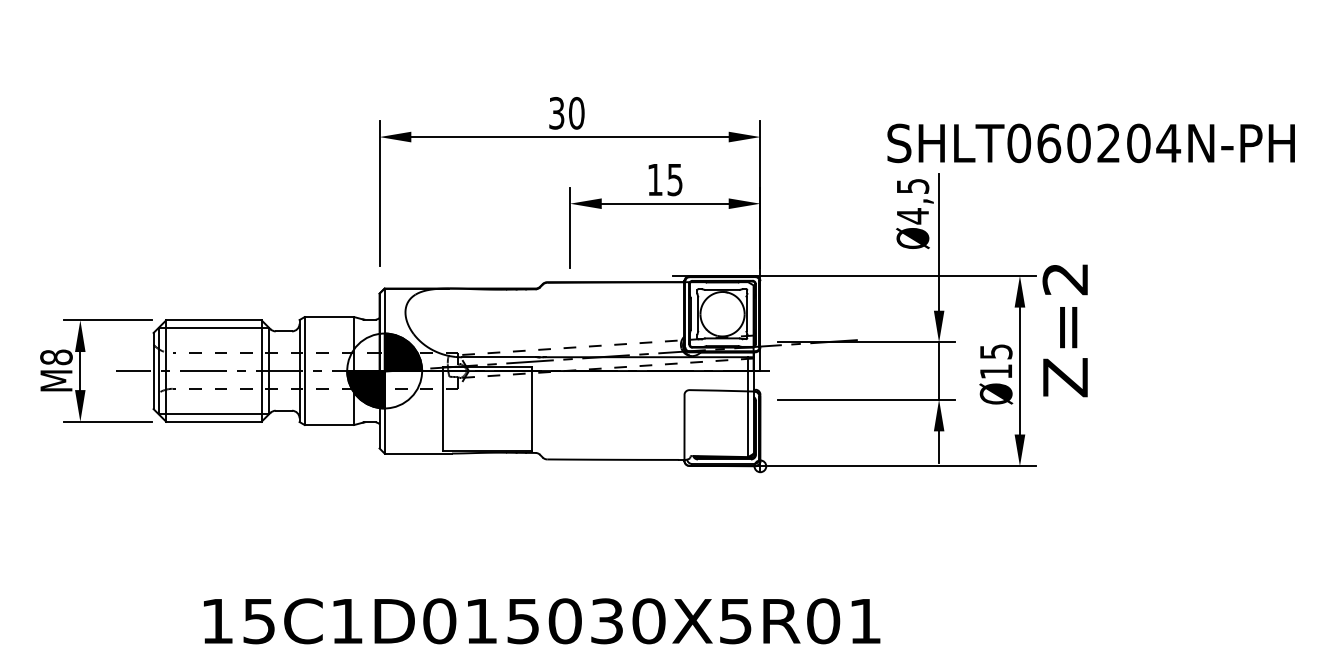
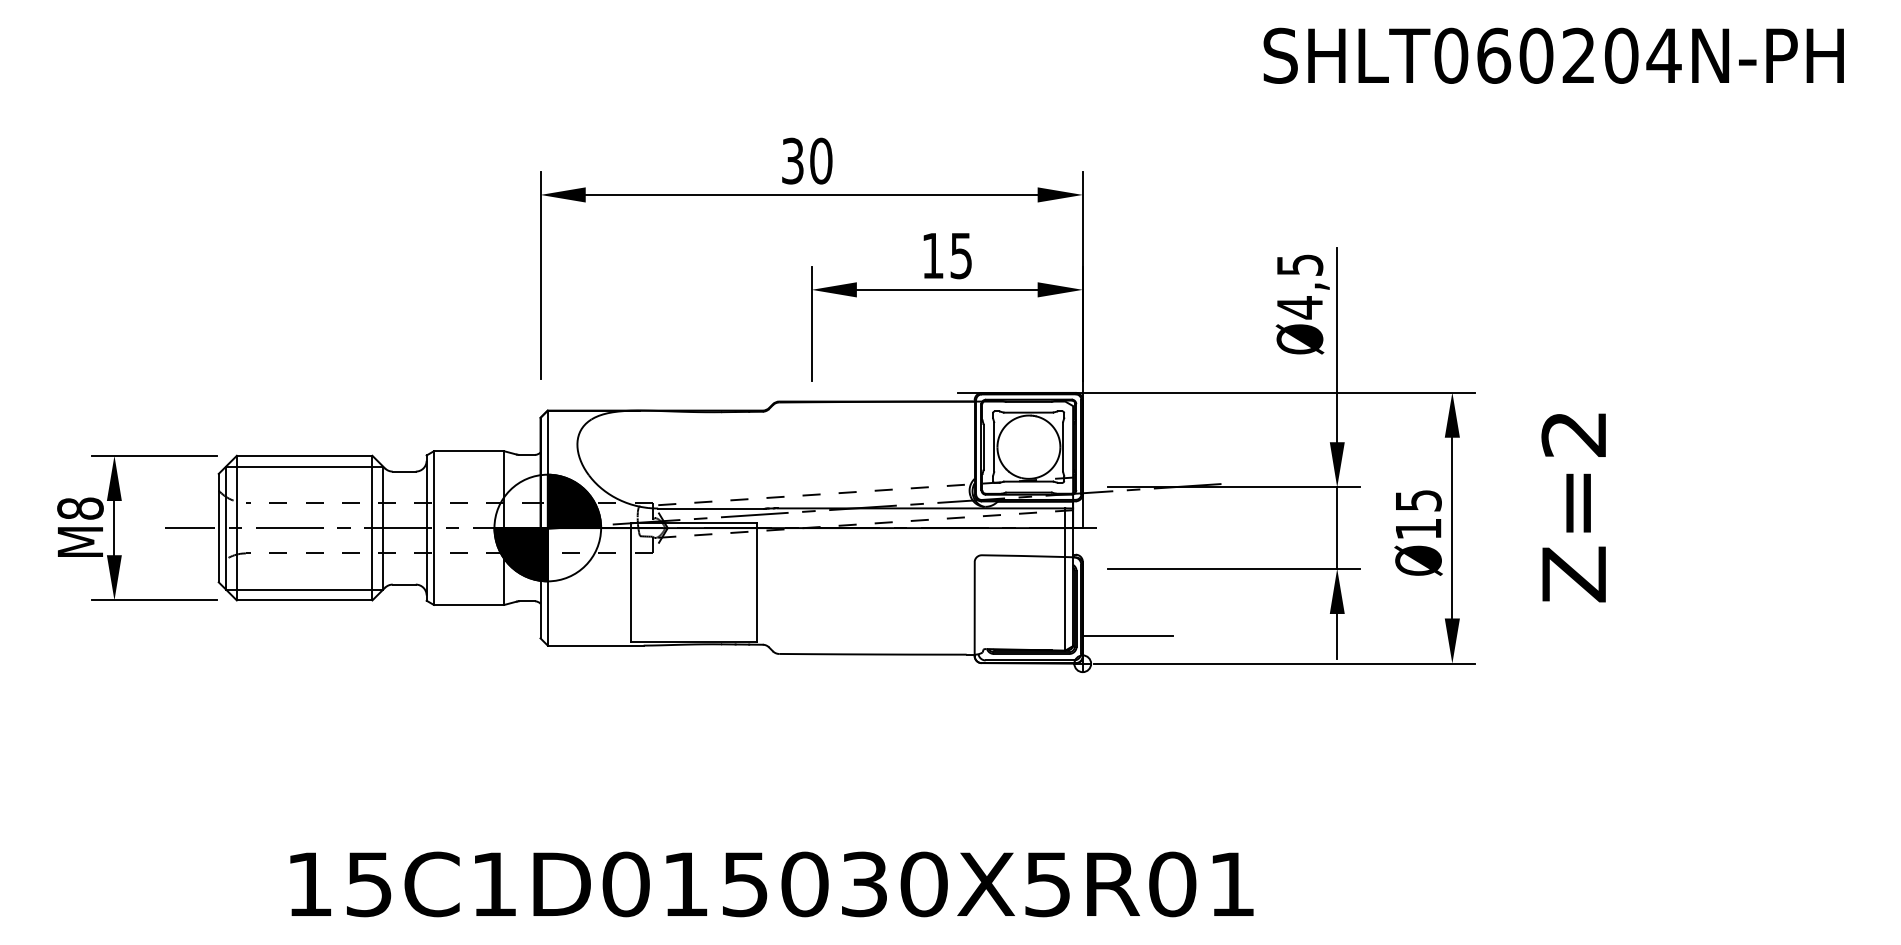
text: (1090, 143) -> (1552, 56), moved
text: (1064, 330) -> (1572, 507), moved
line: (791, 446) -> (1127, 635), added

